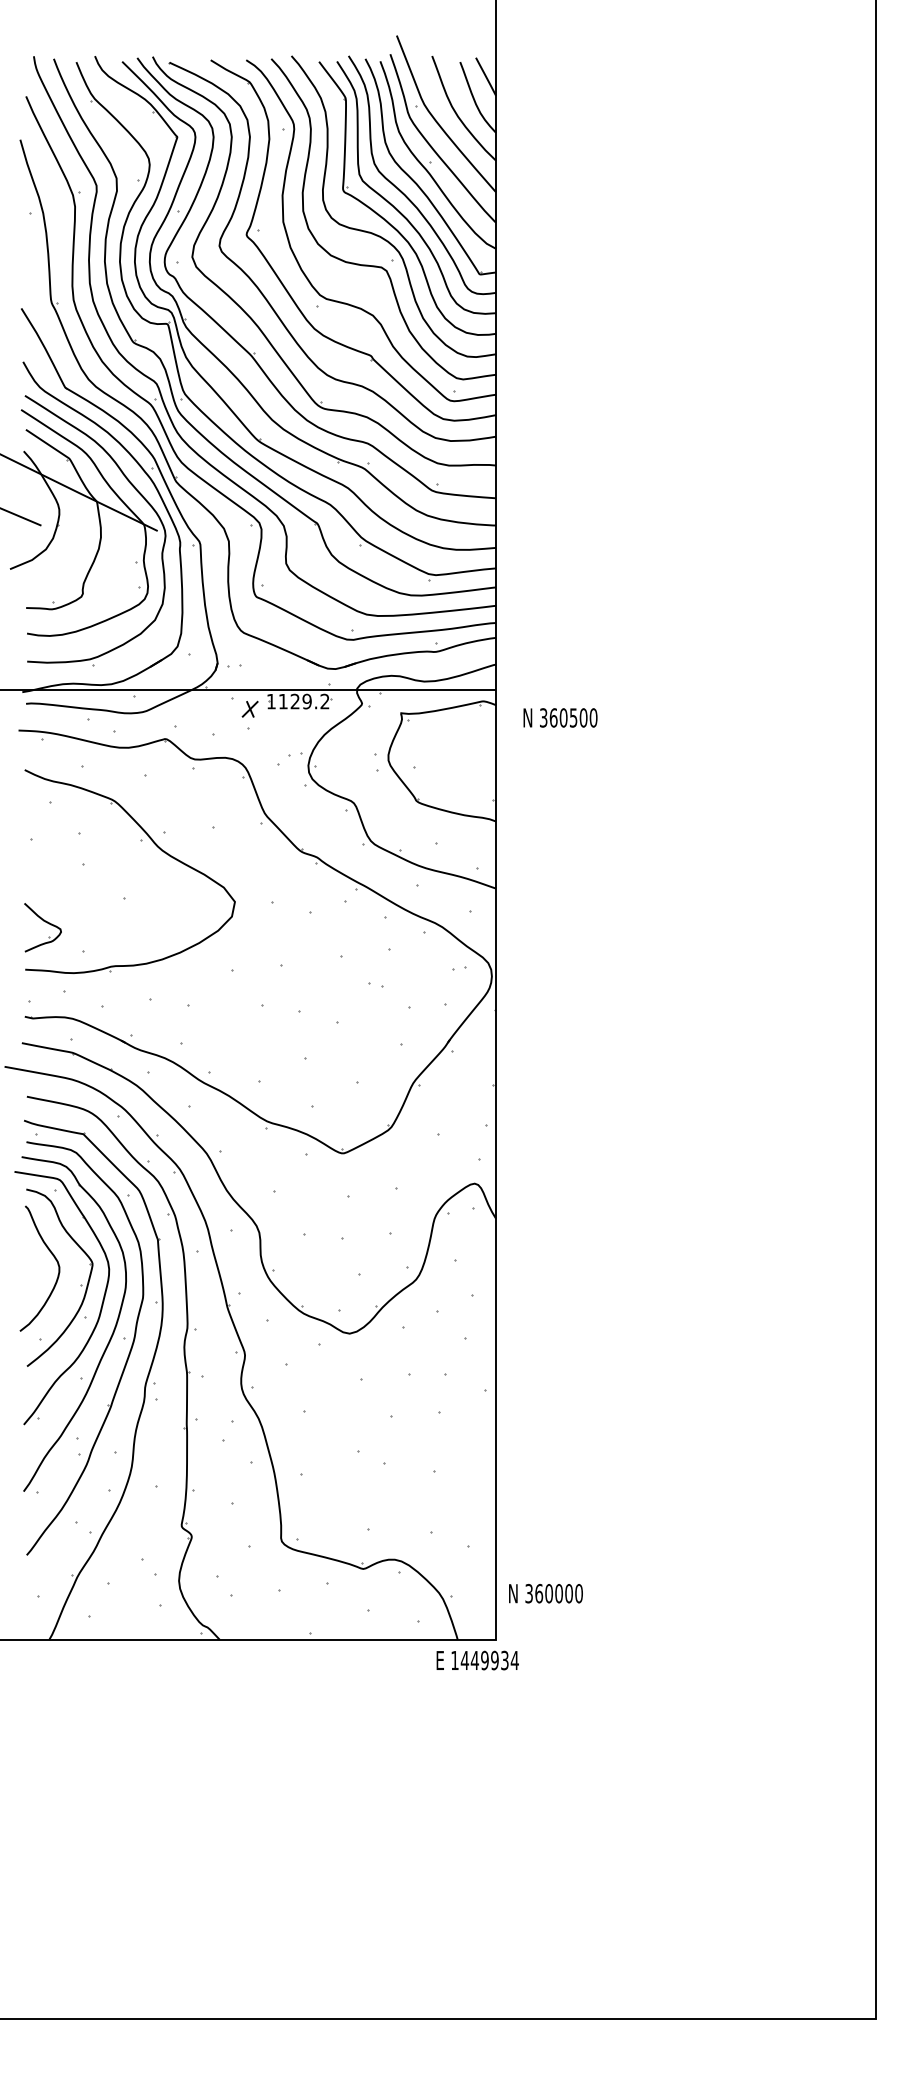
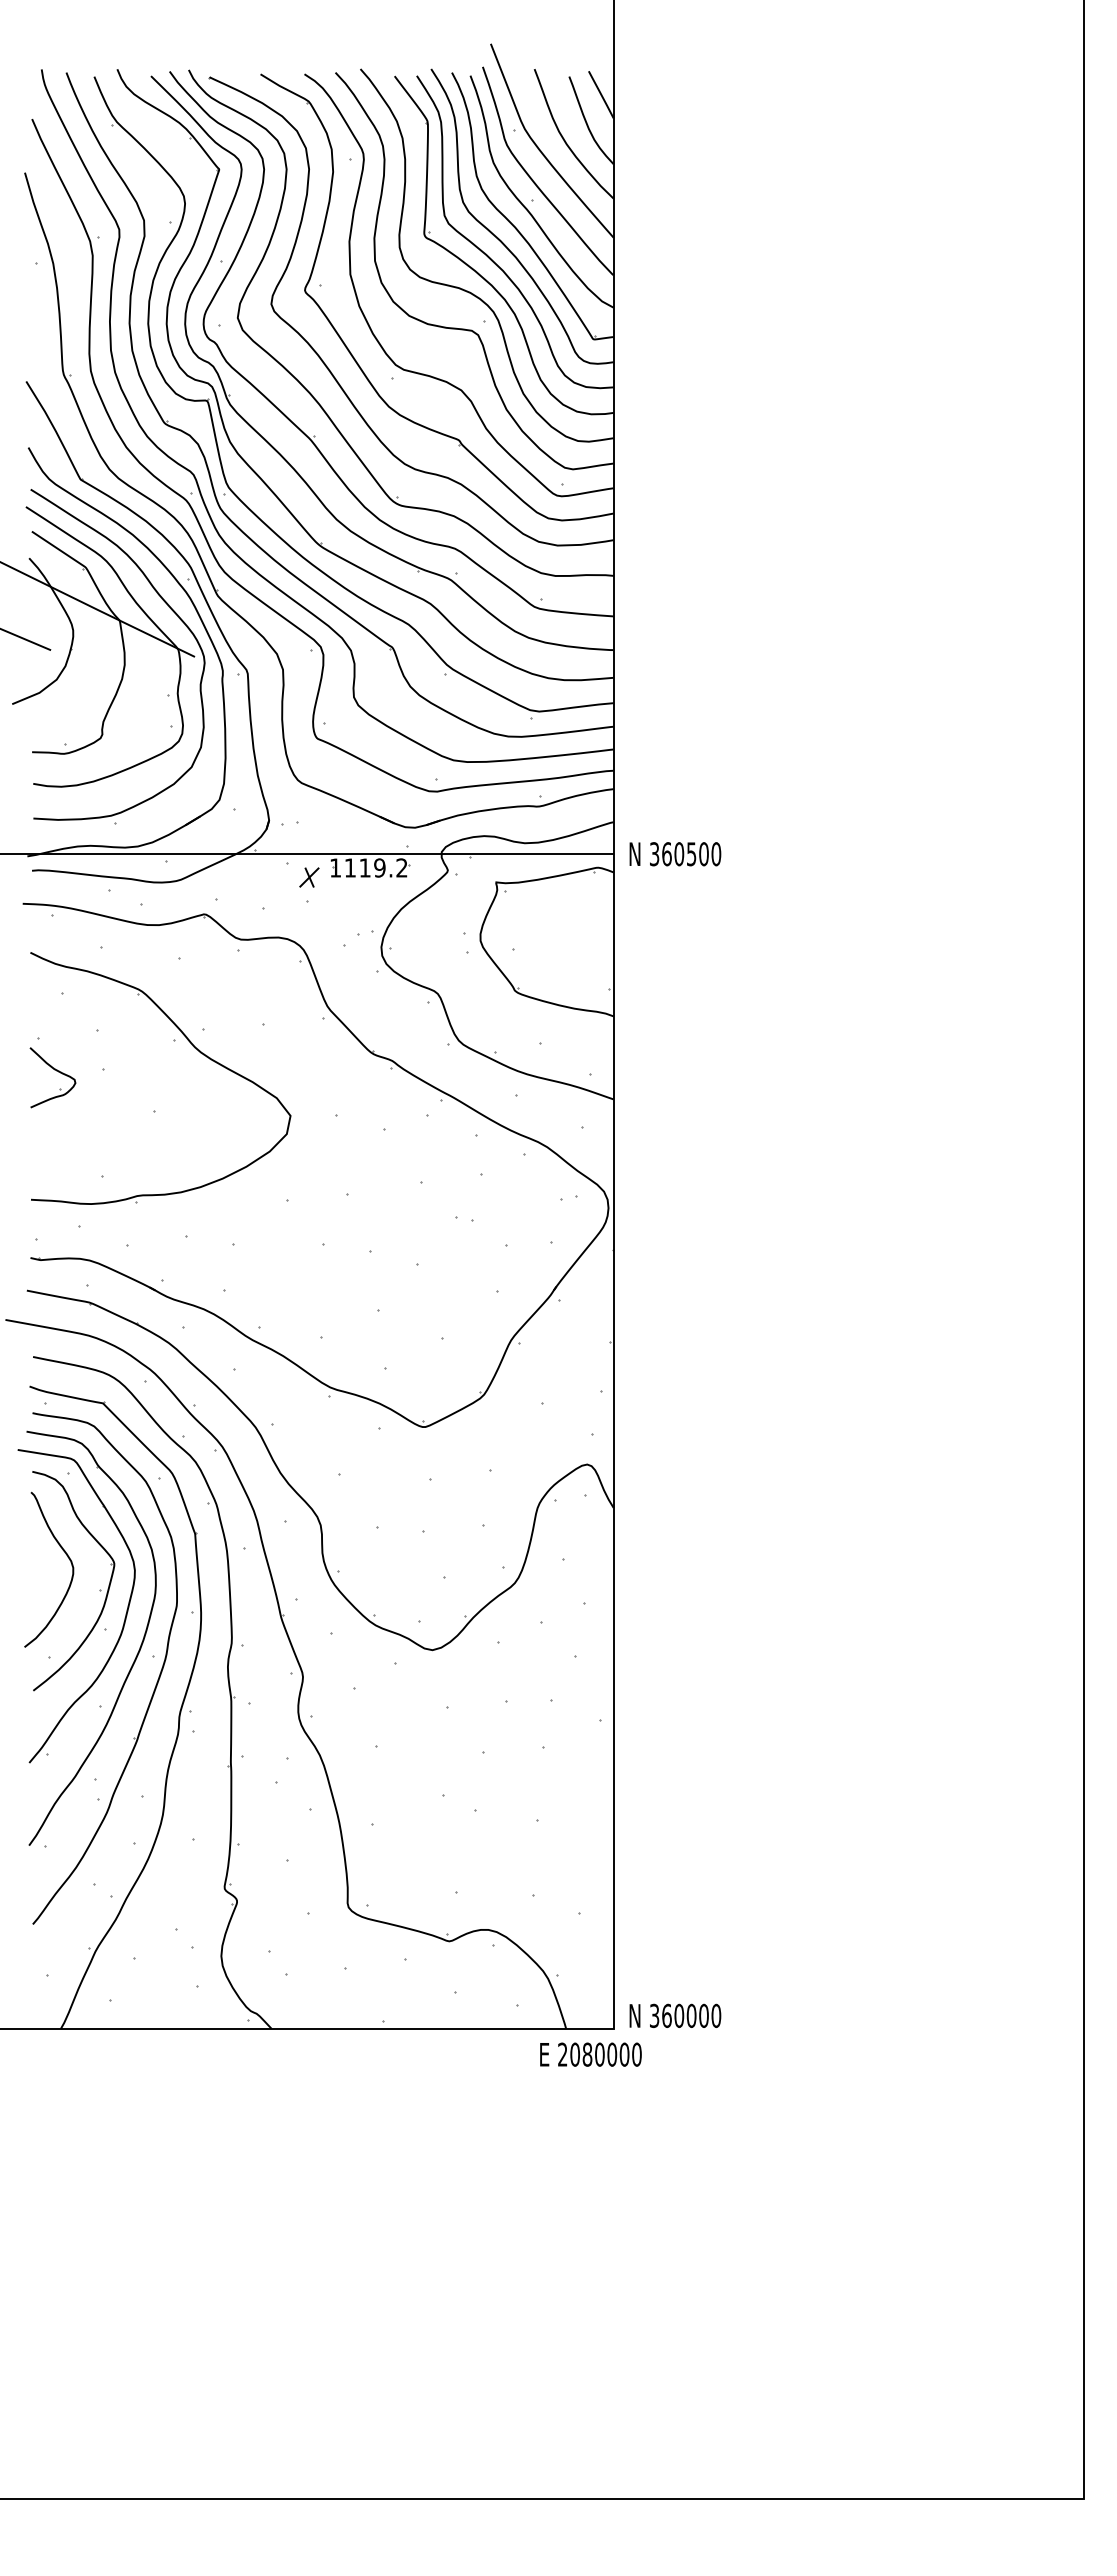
text: (294, 701) -> (364, 867), 1129.2 -> 1119.2
text: (560, 718) -> (675, 854), moved
part: (45, 922) -> (56, 1071), moved
text: (546, 1593) -> (675, 2015), moved
text: (484, 1660) -> (599, 2054), 1449934 -> 2080000

